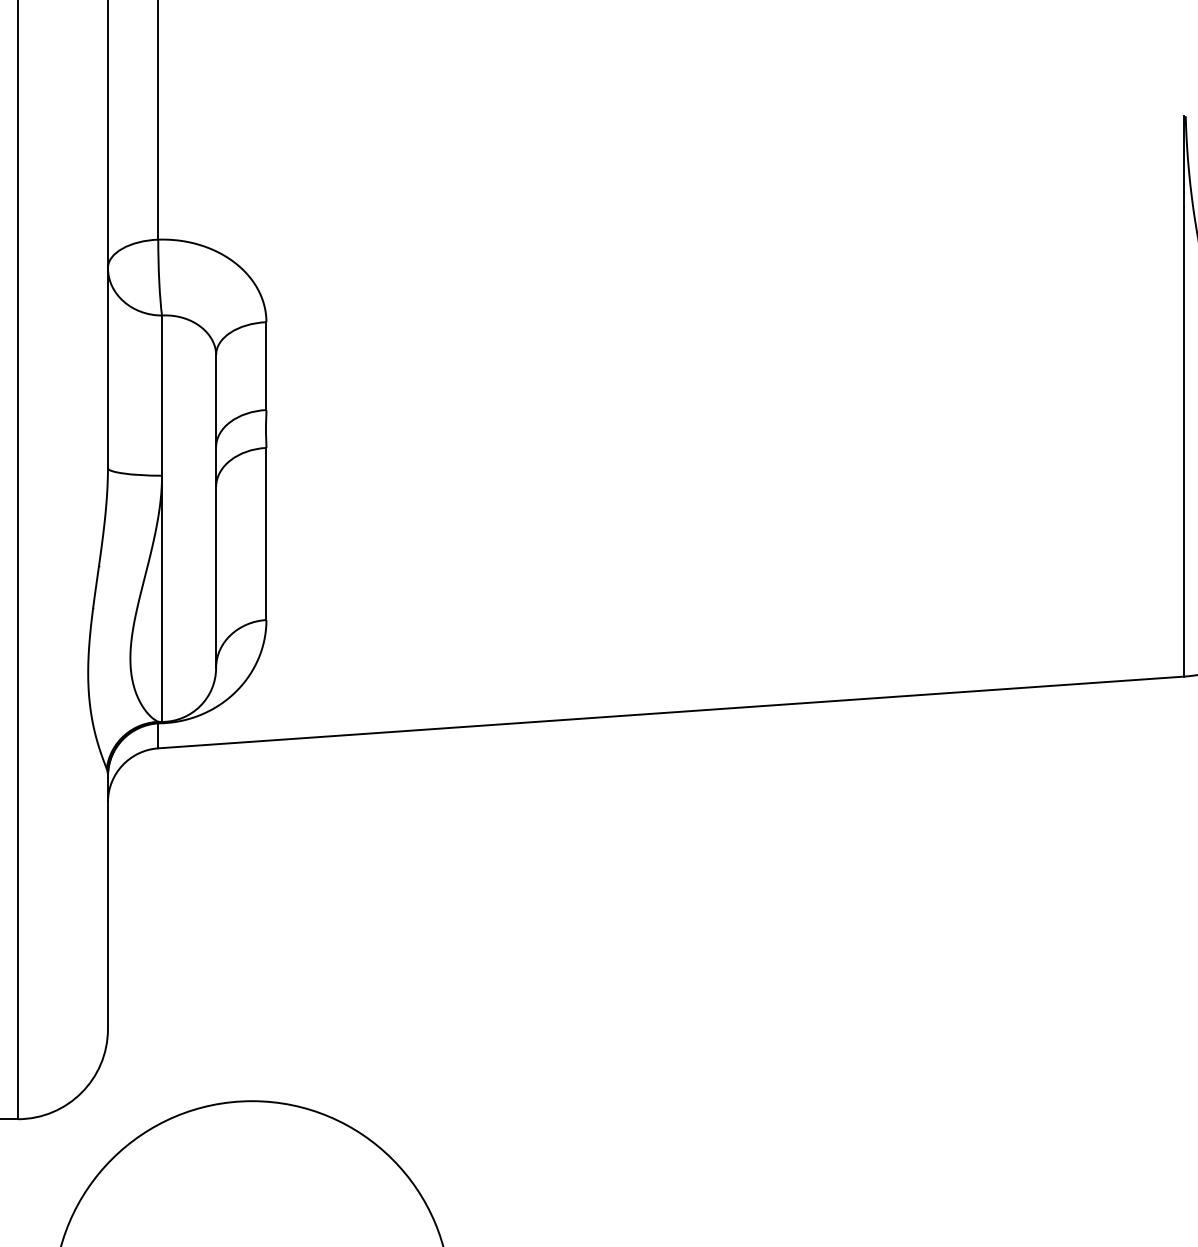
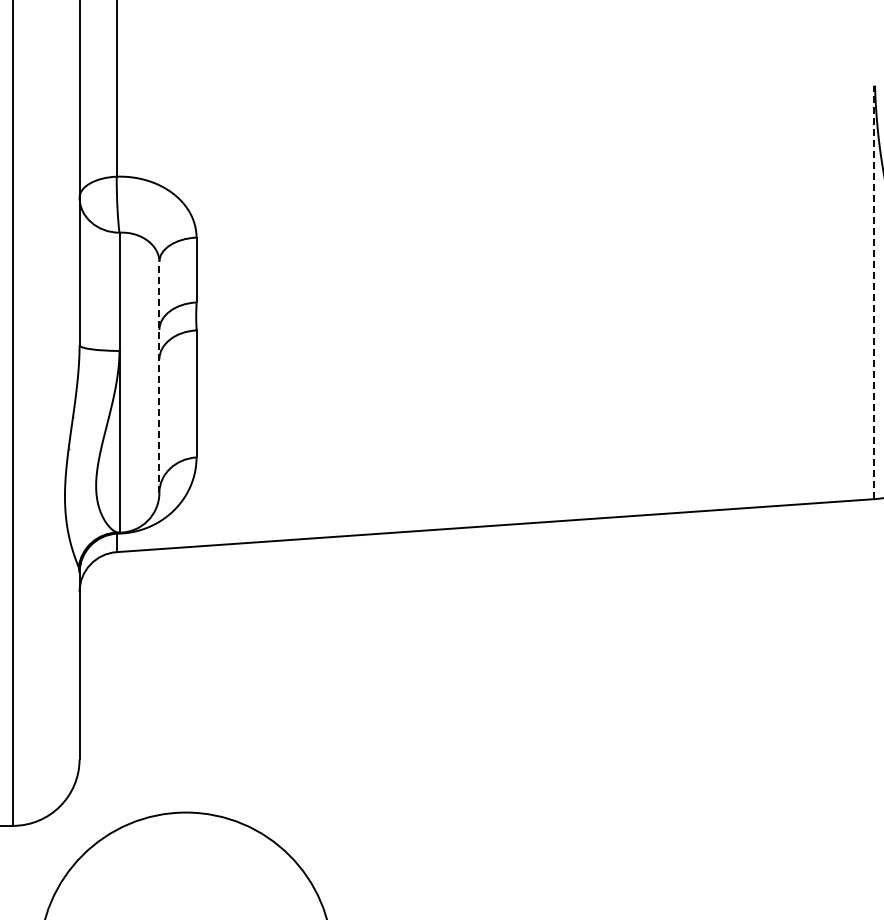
line: (1183, 396) -> (873, 292), solid -> dashed
line: (216, 510) -> (159, 376), solid -> dashed

